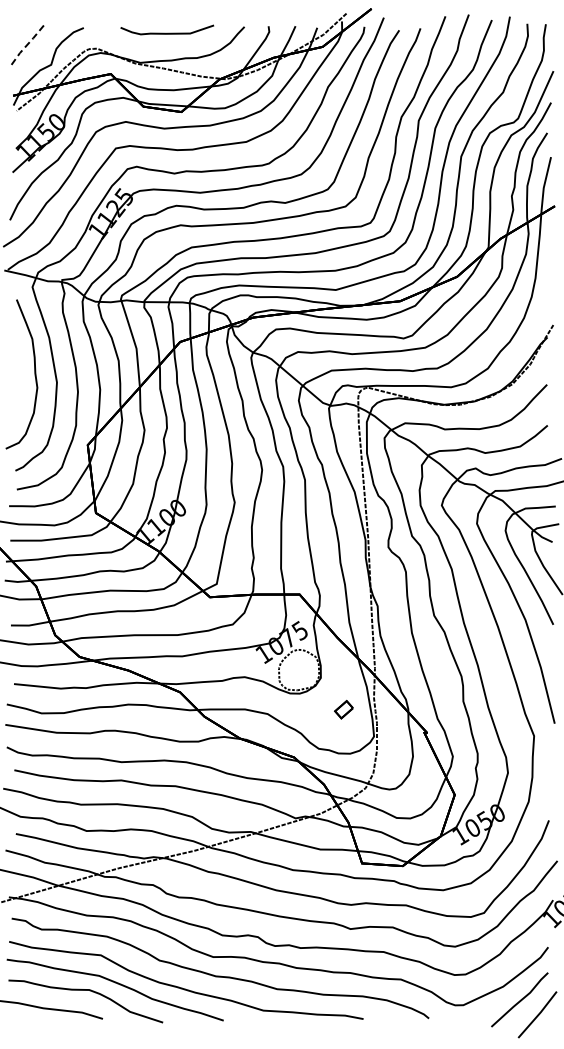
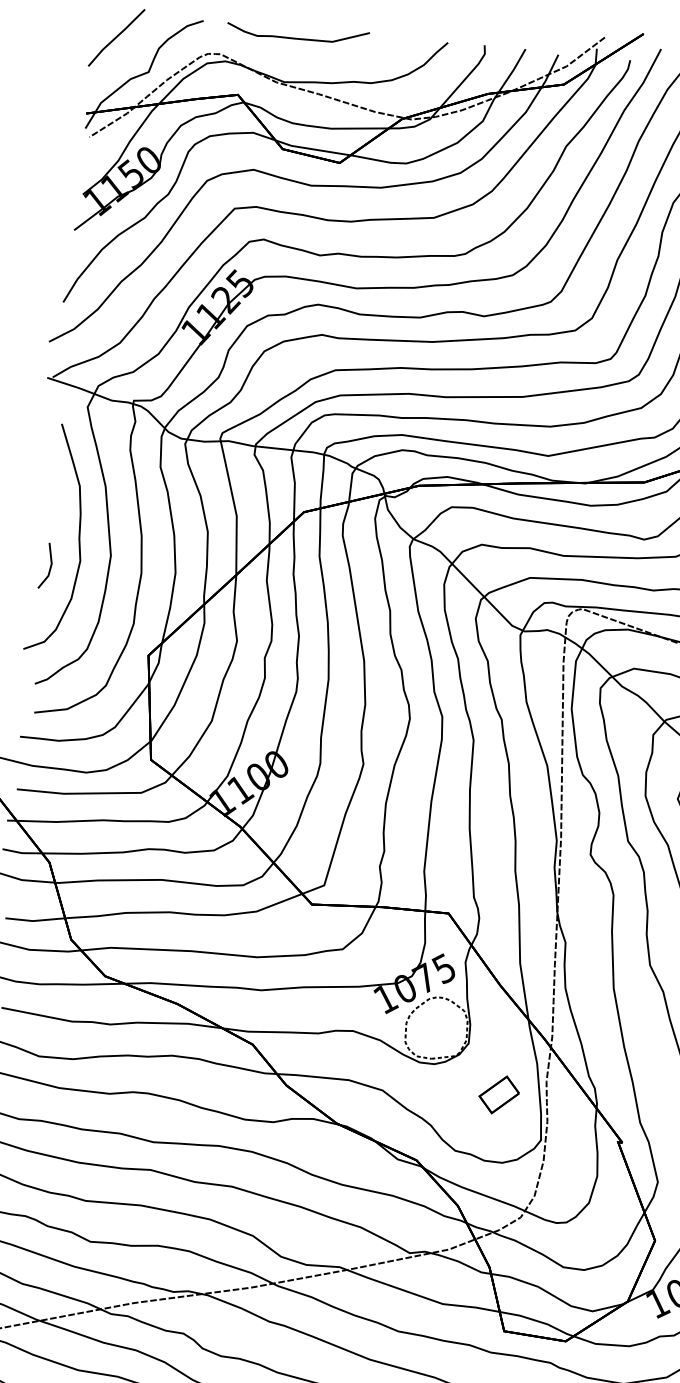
curve: (167, 32) -> (298, 36), moved
line: (27, 44) -> (115, 37), dashed -> solid
line: (17, 392) -> (49, 565), added
part: (343, 709) -> (498, 1094), size x1.43

